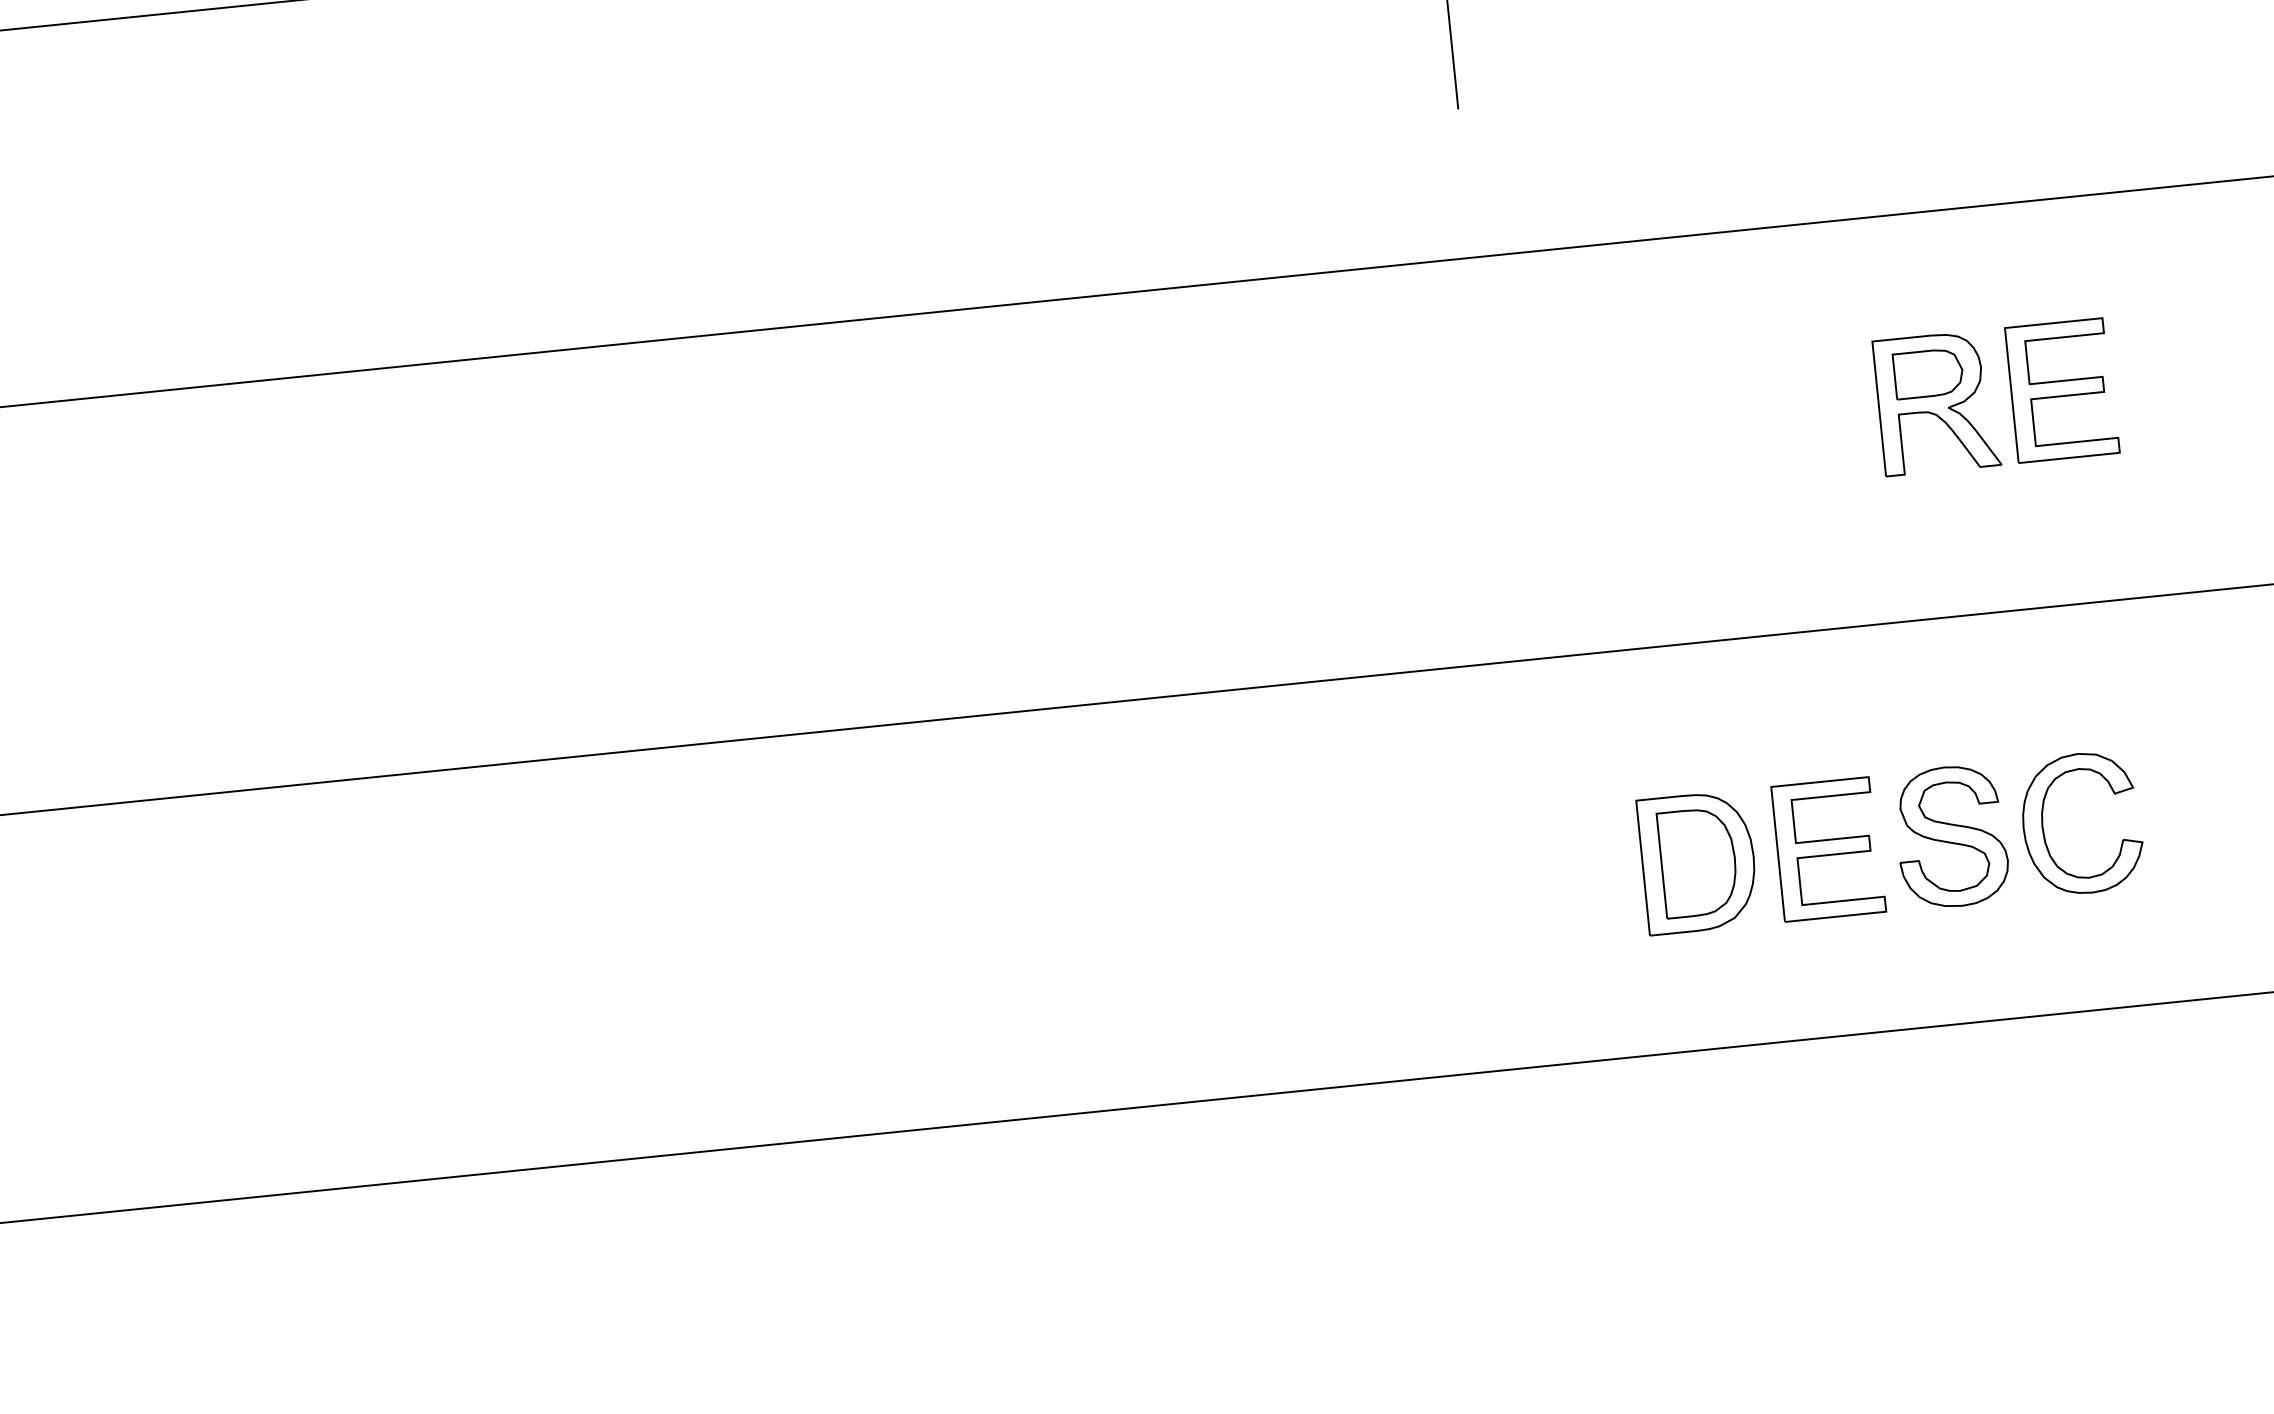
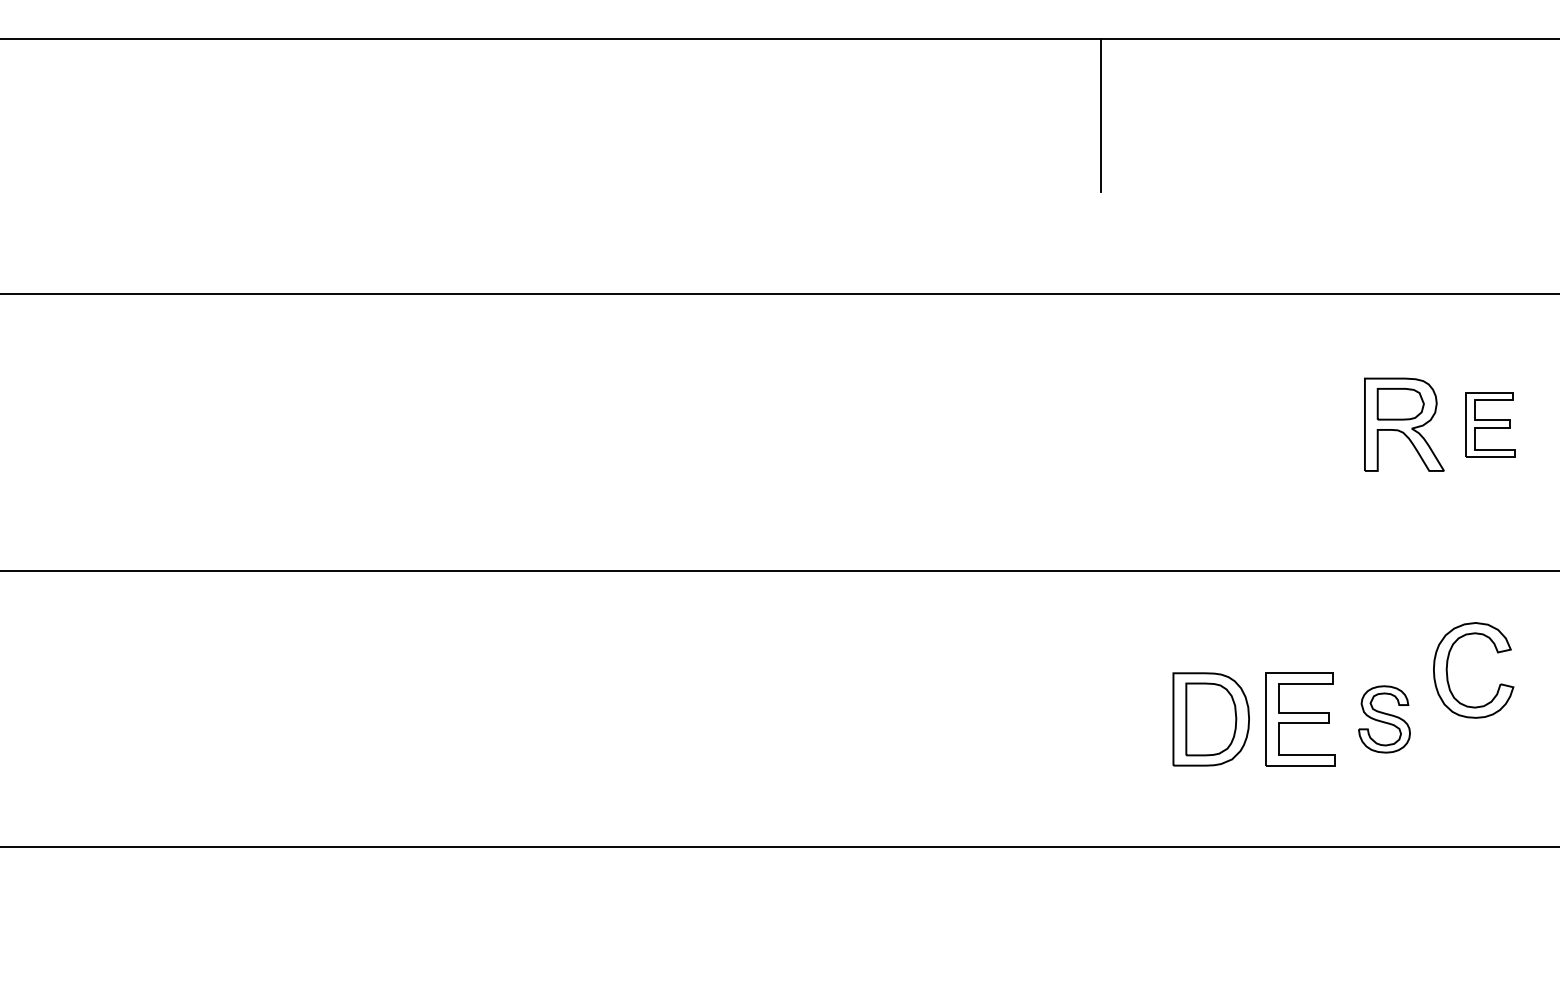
part: (2062, 389) -> (1490, 424), size x0.7
part: (1951, 836) -> (1384, 719), size x0.7
part: (2046, 836) -> (1448, 676), moved

